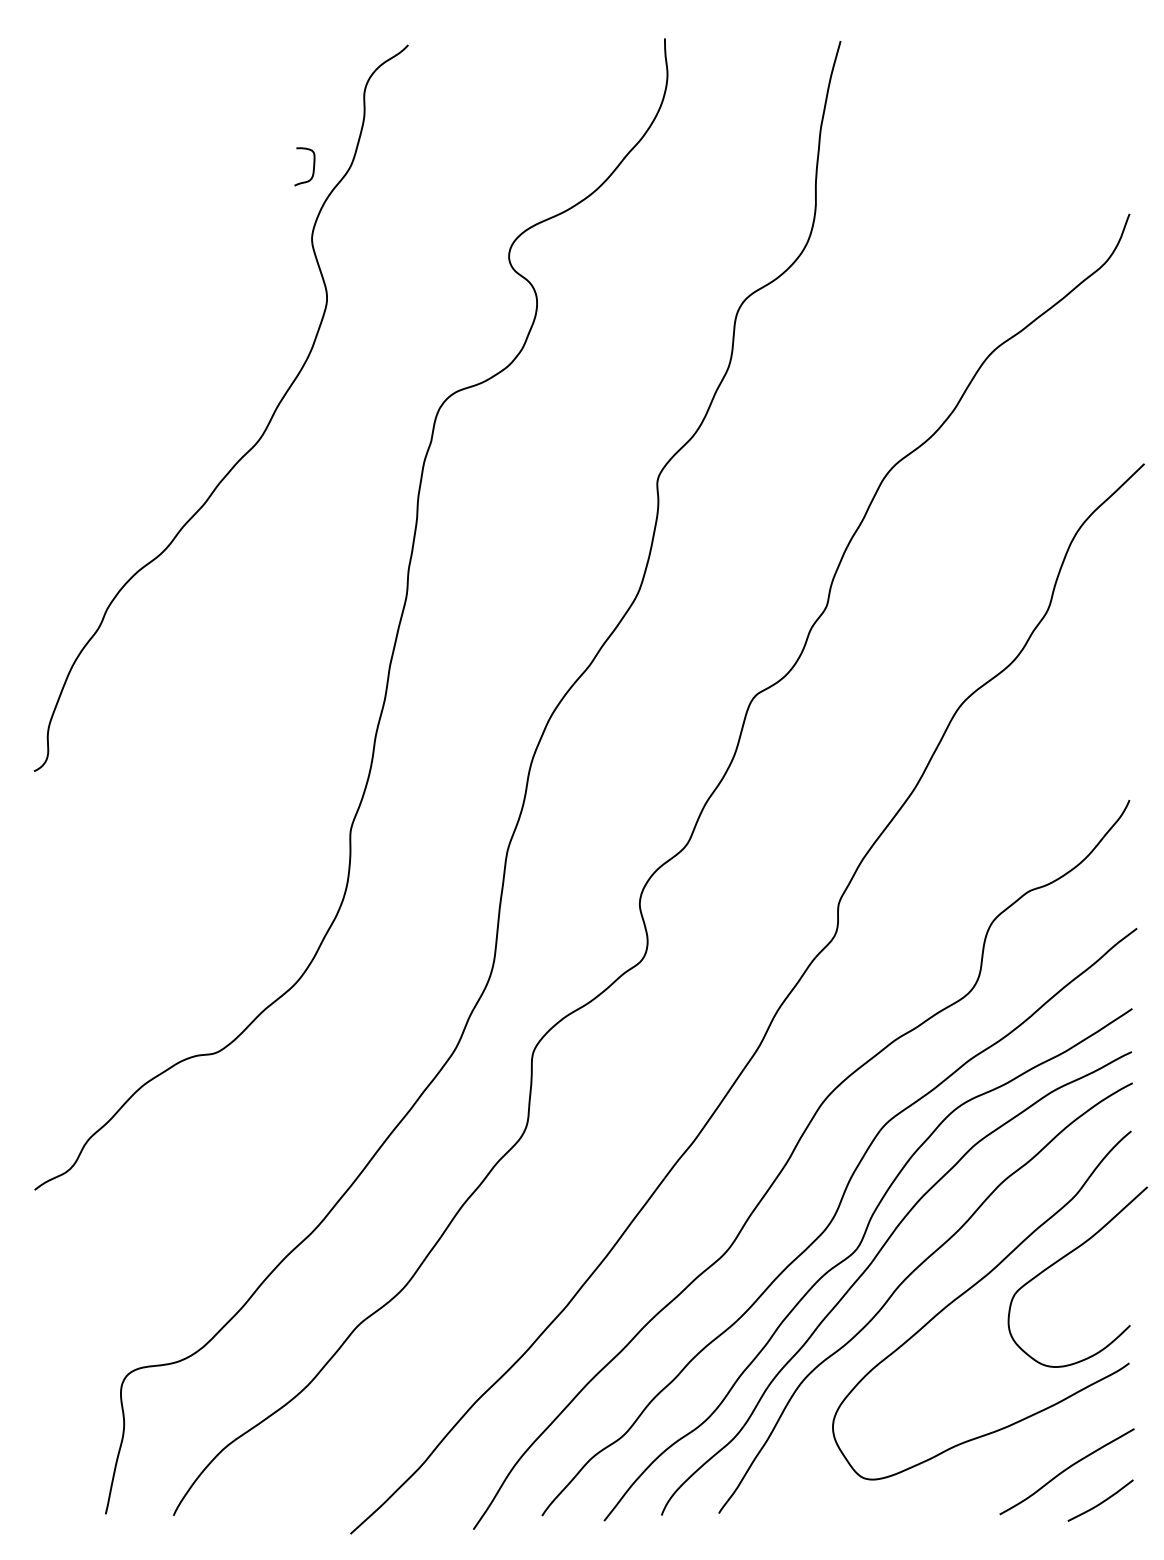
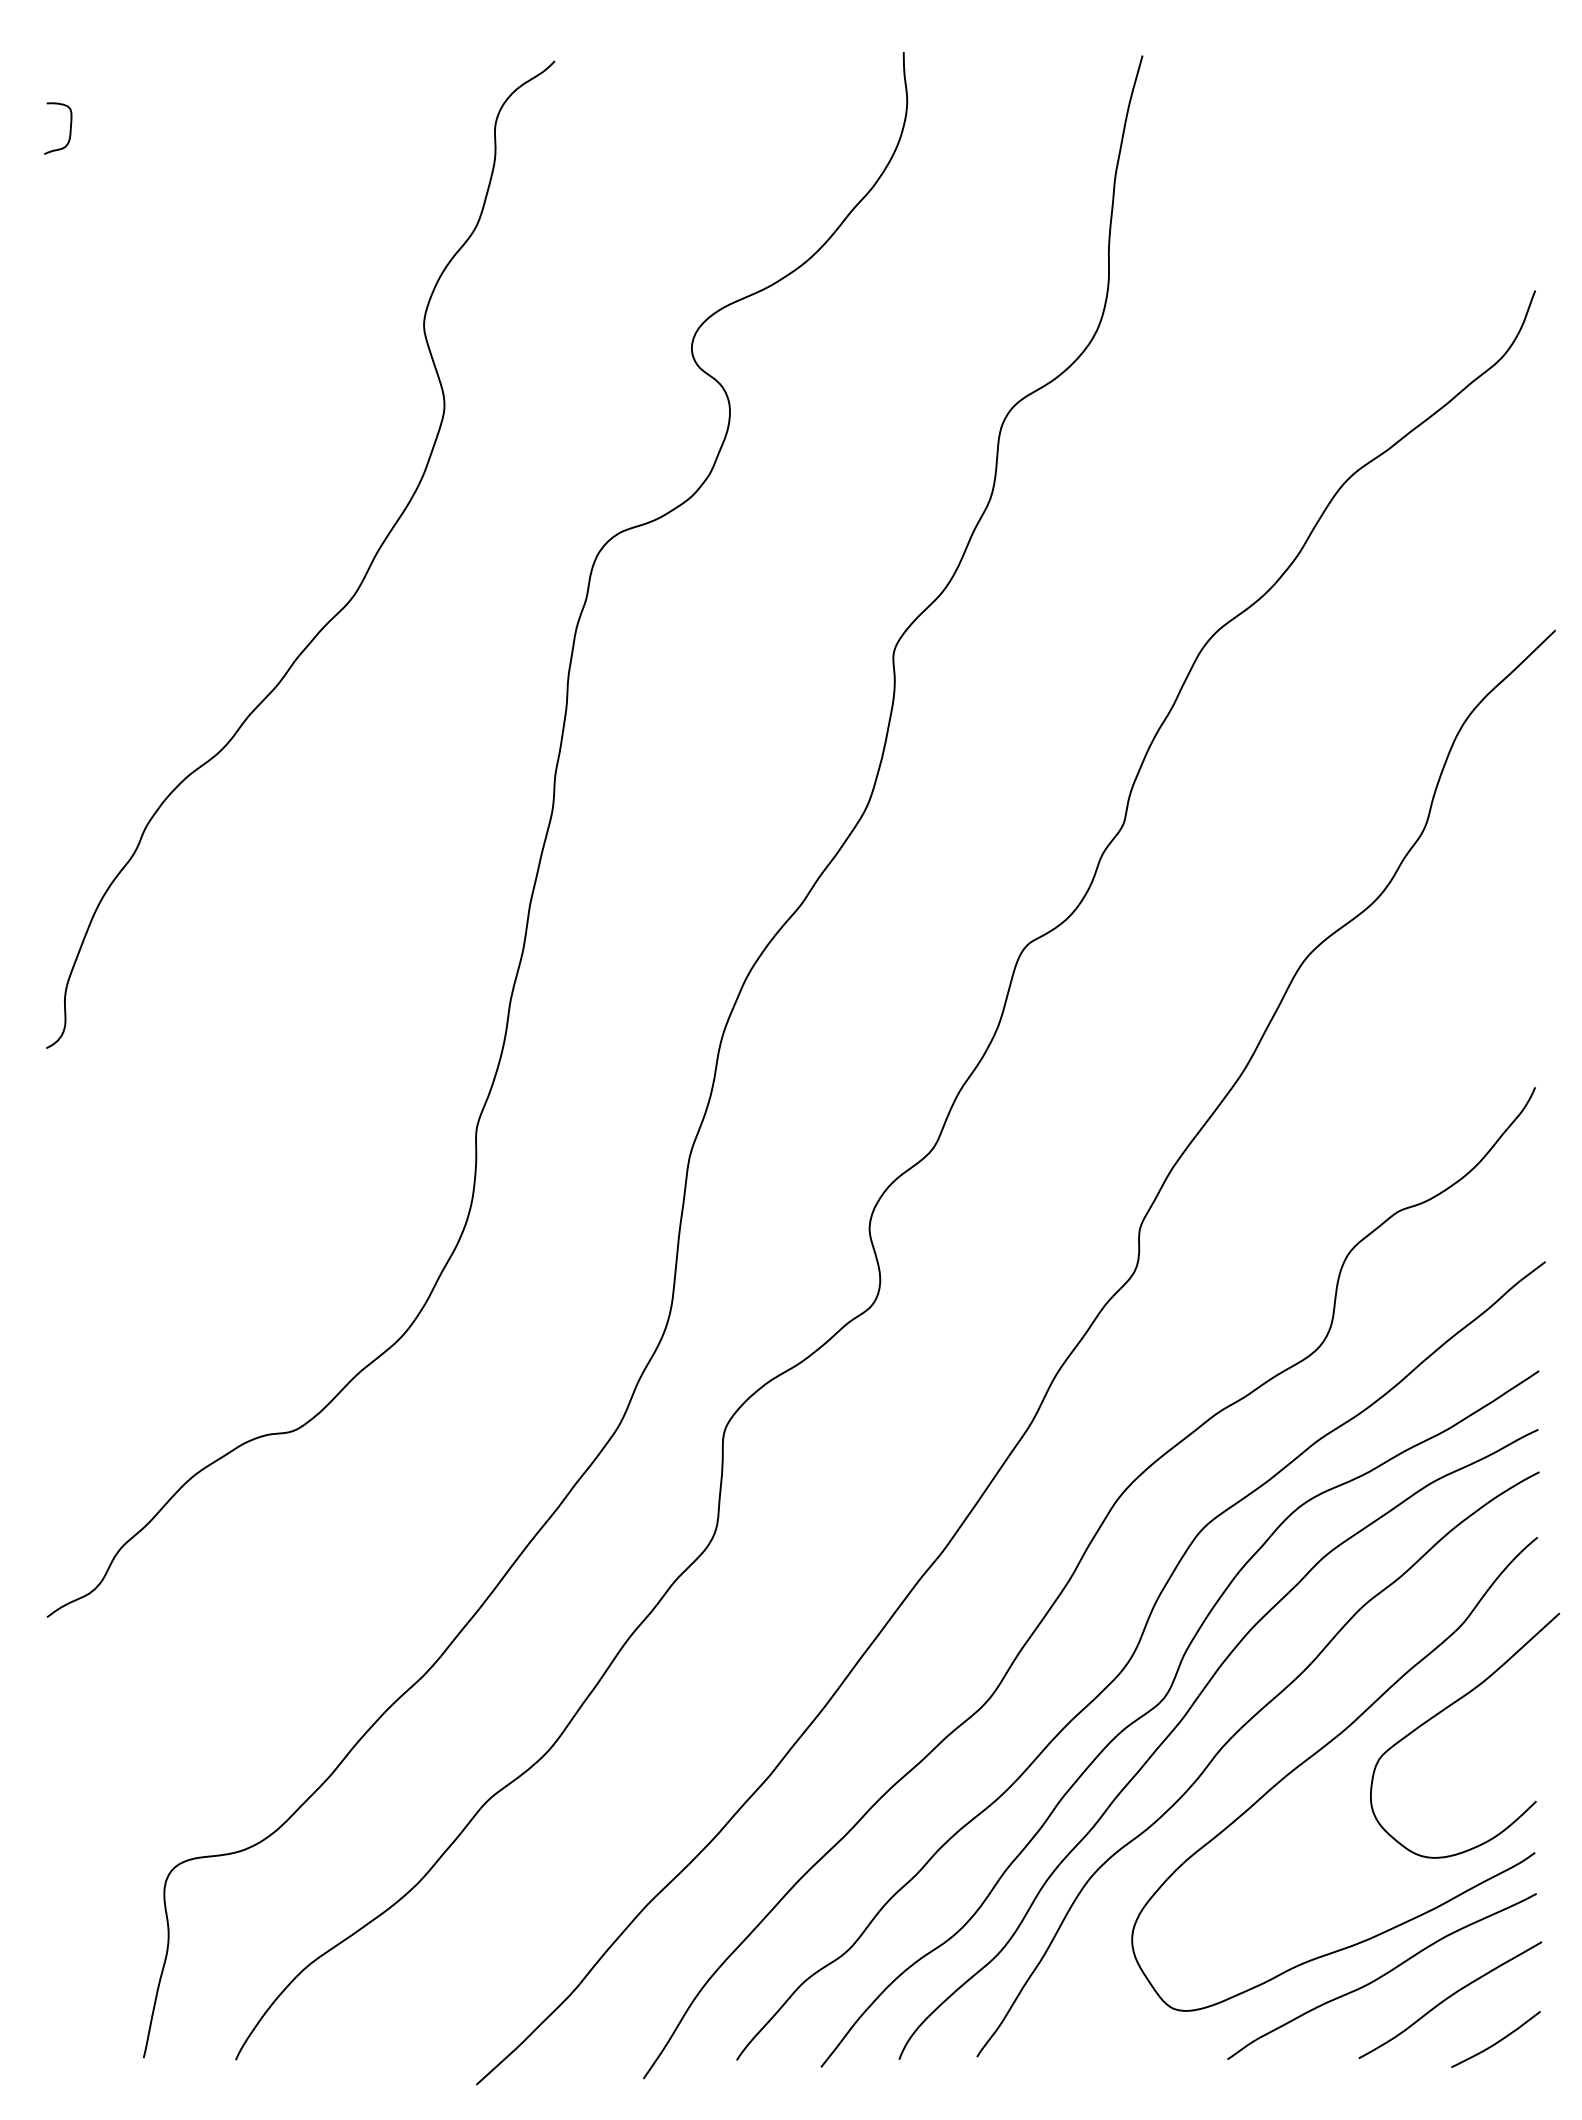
curve: (313, 167) -> (69, 129), moved
part: (1016, 1454) -> (1381, 1976), added

